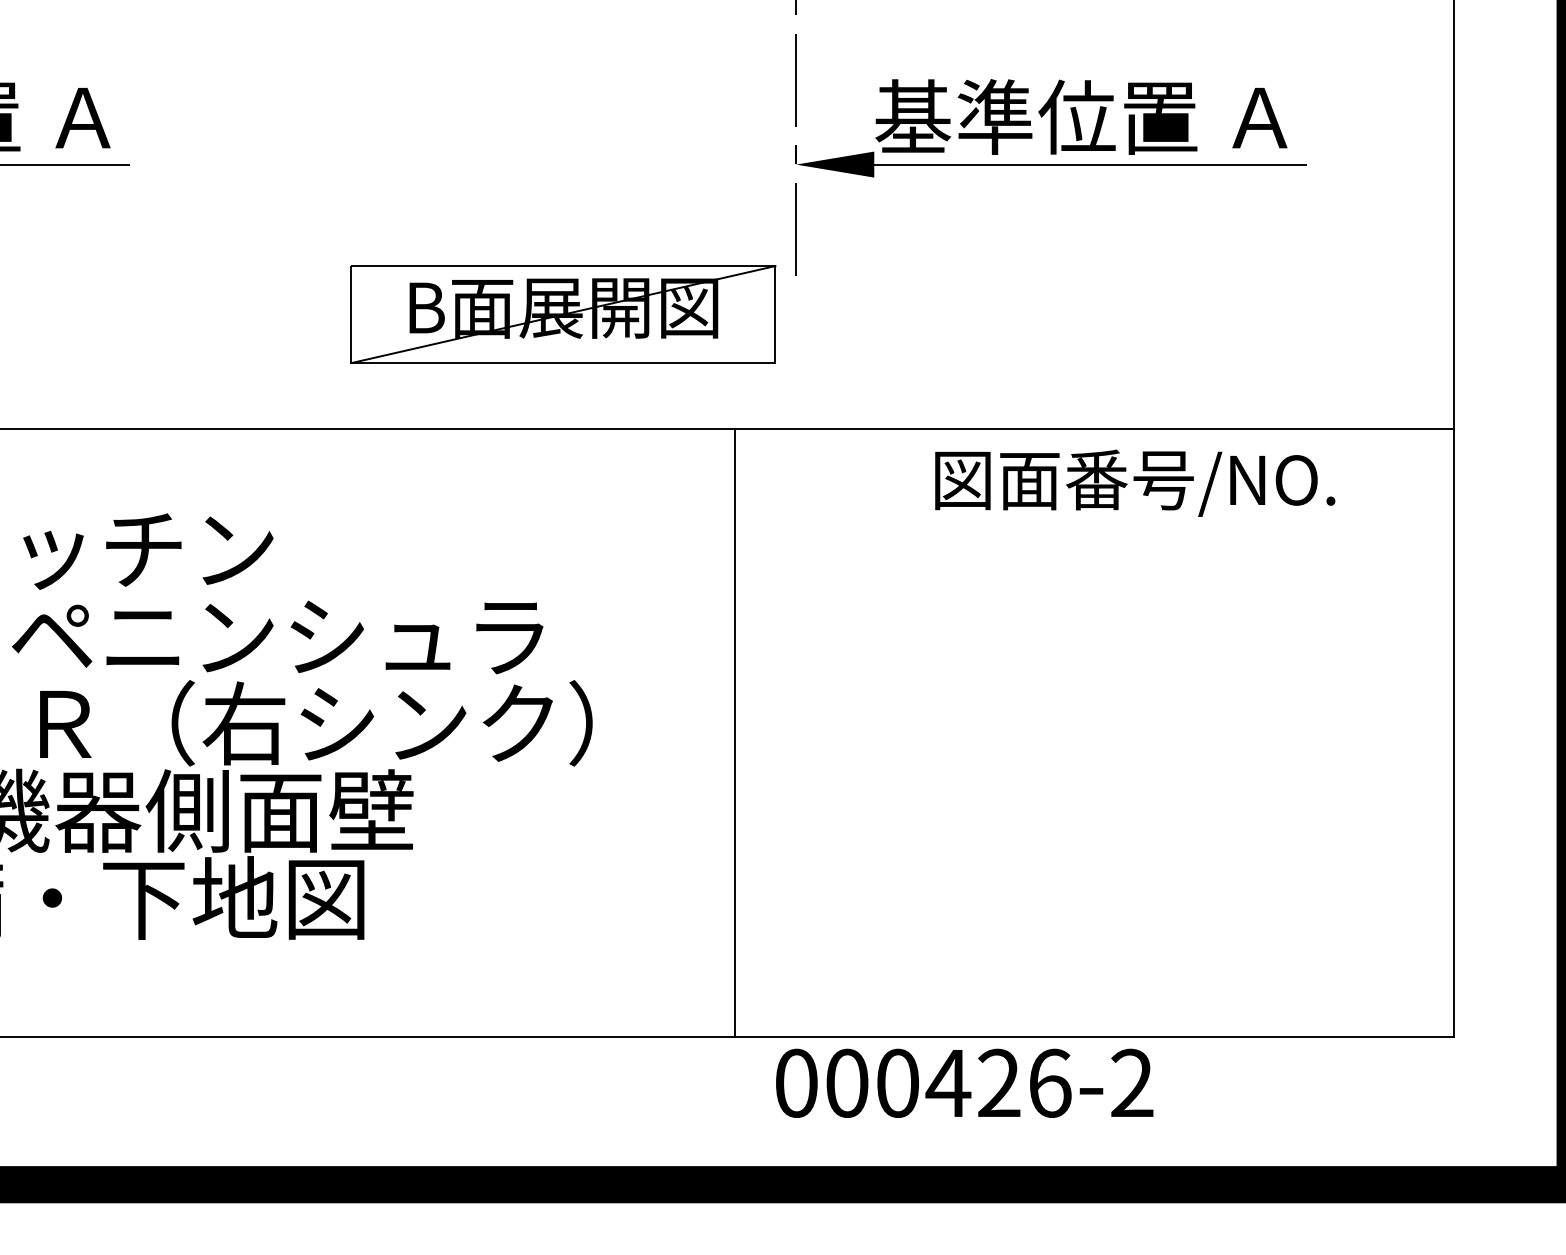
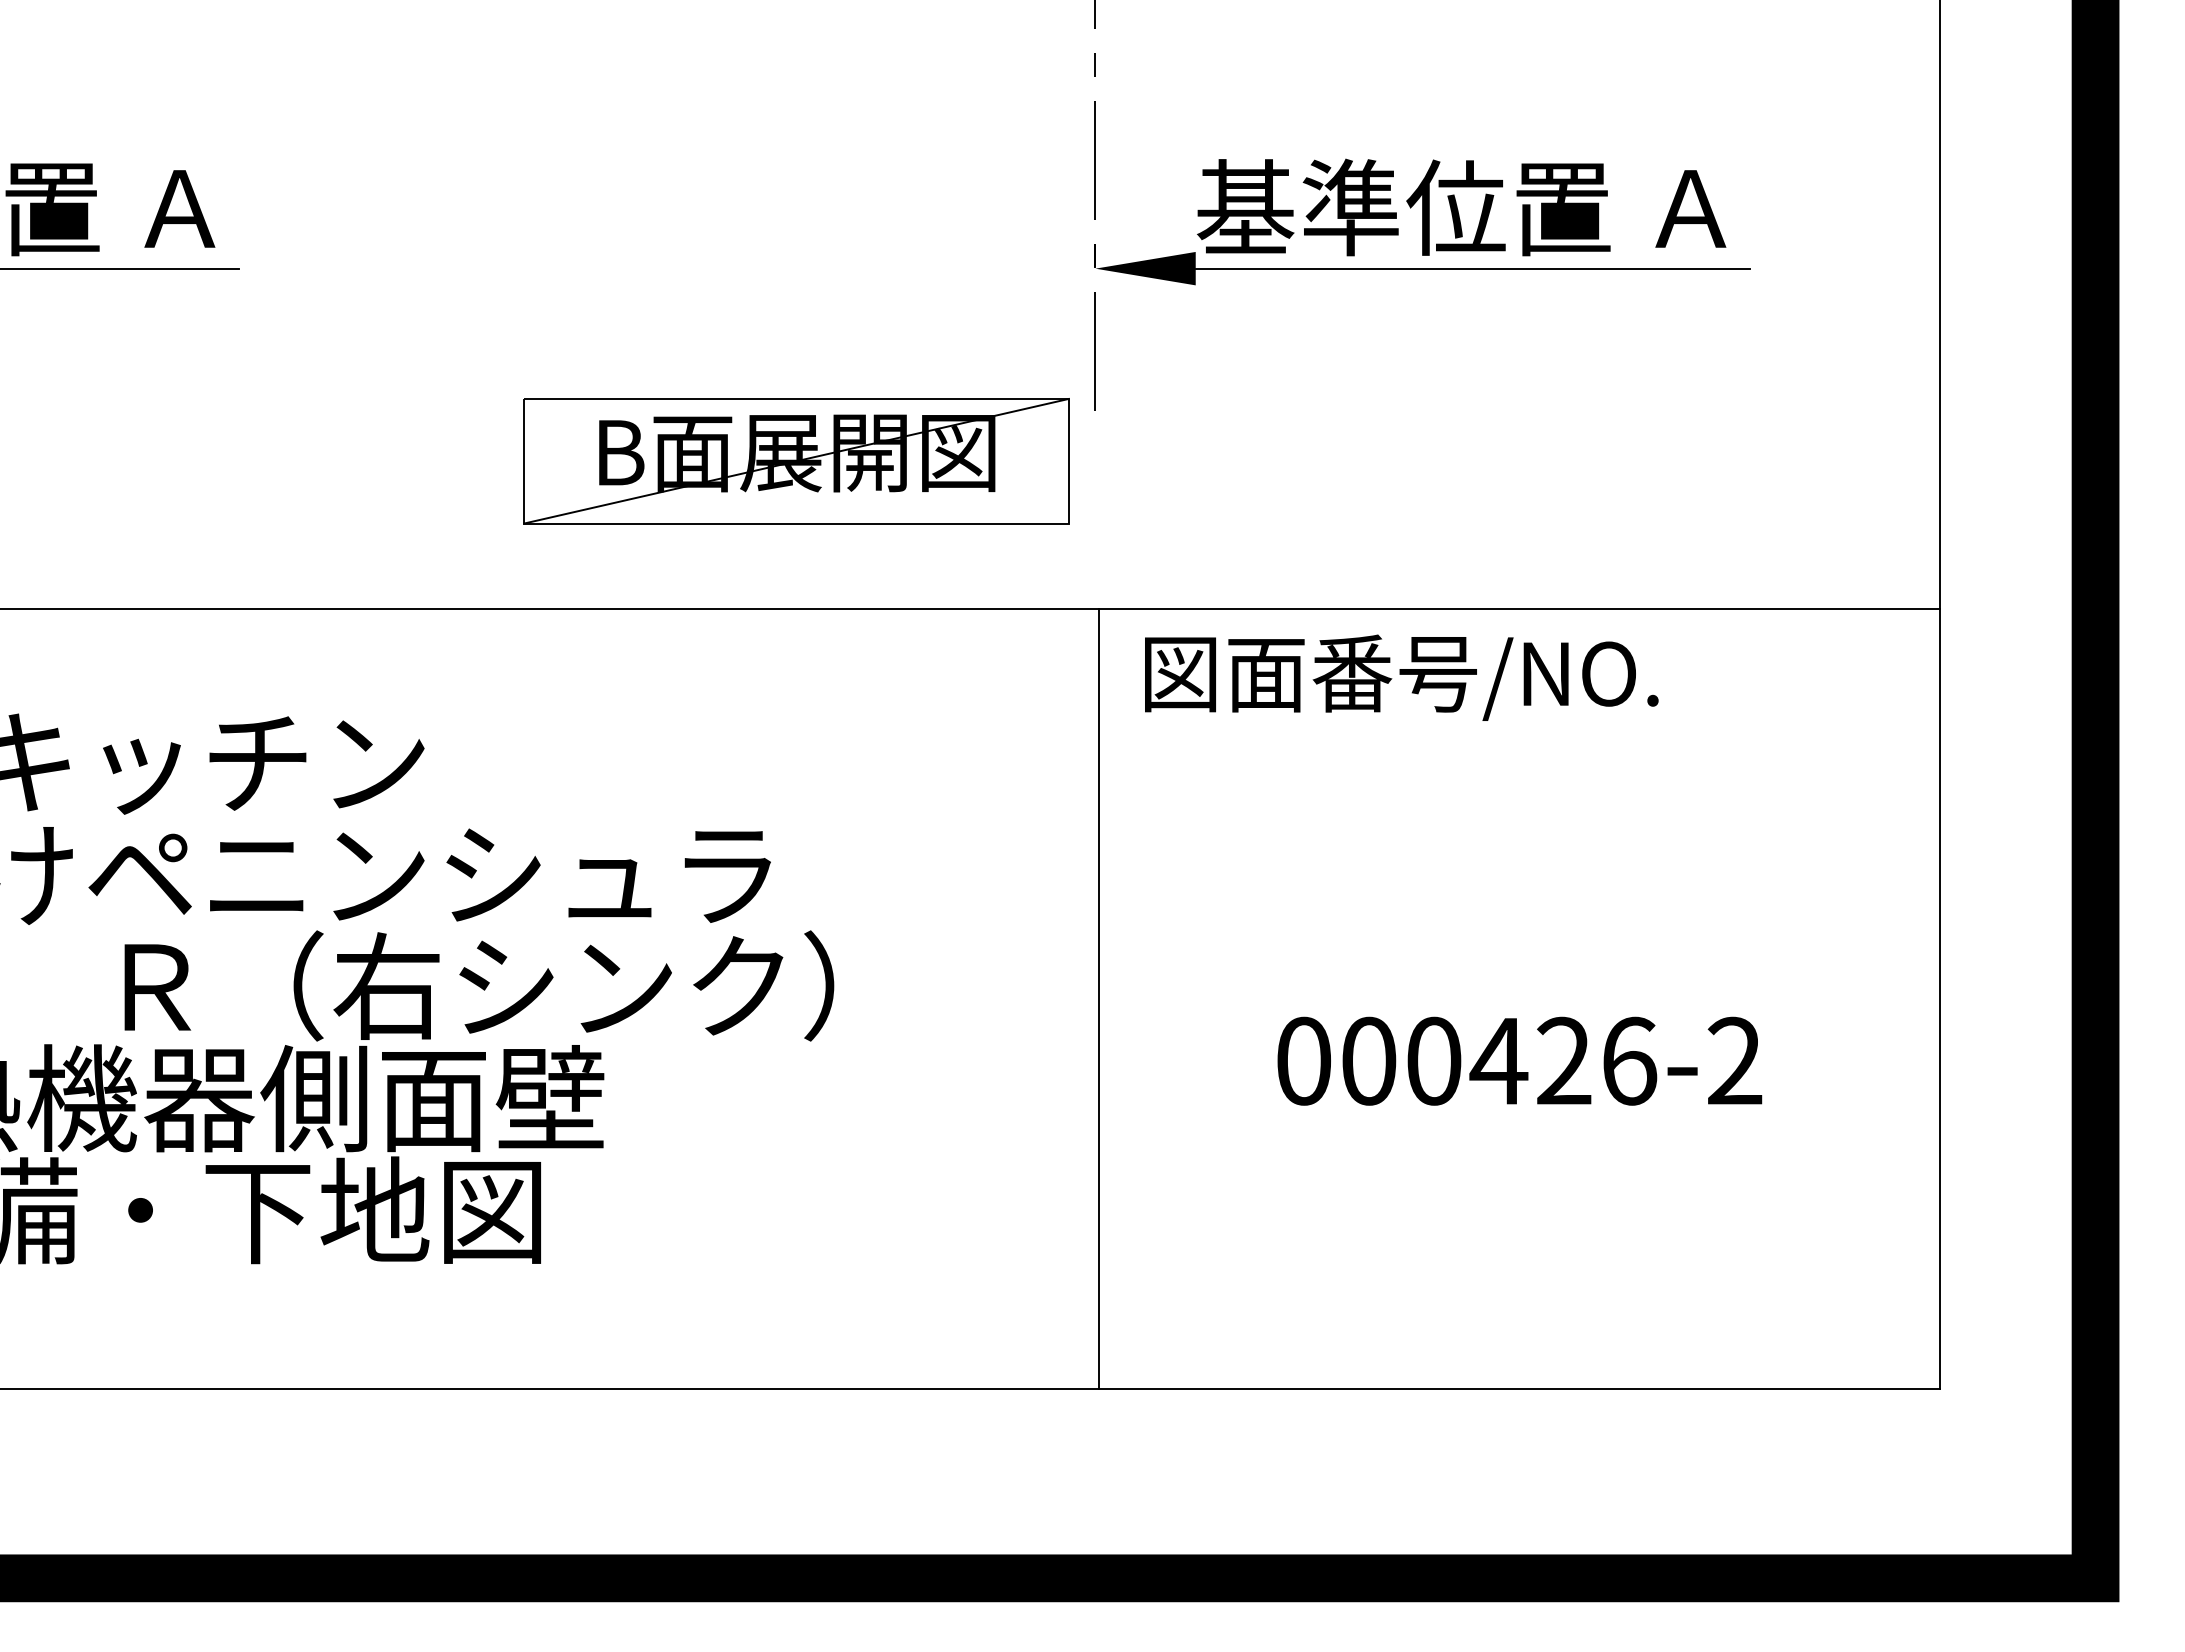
text: (1135, 483) -> (1401, 677), moved
line: (734, 733) -> (1099, 998), moved
text: (964, 1082) -> (1519, 1060), moved

